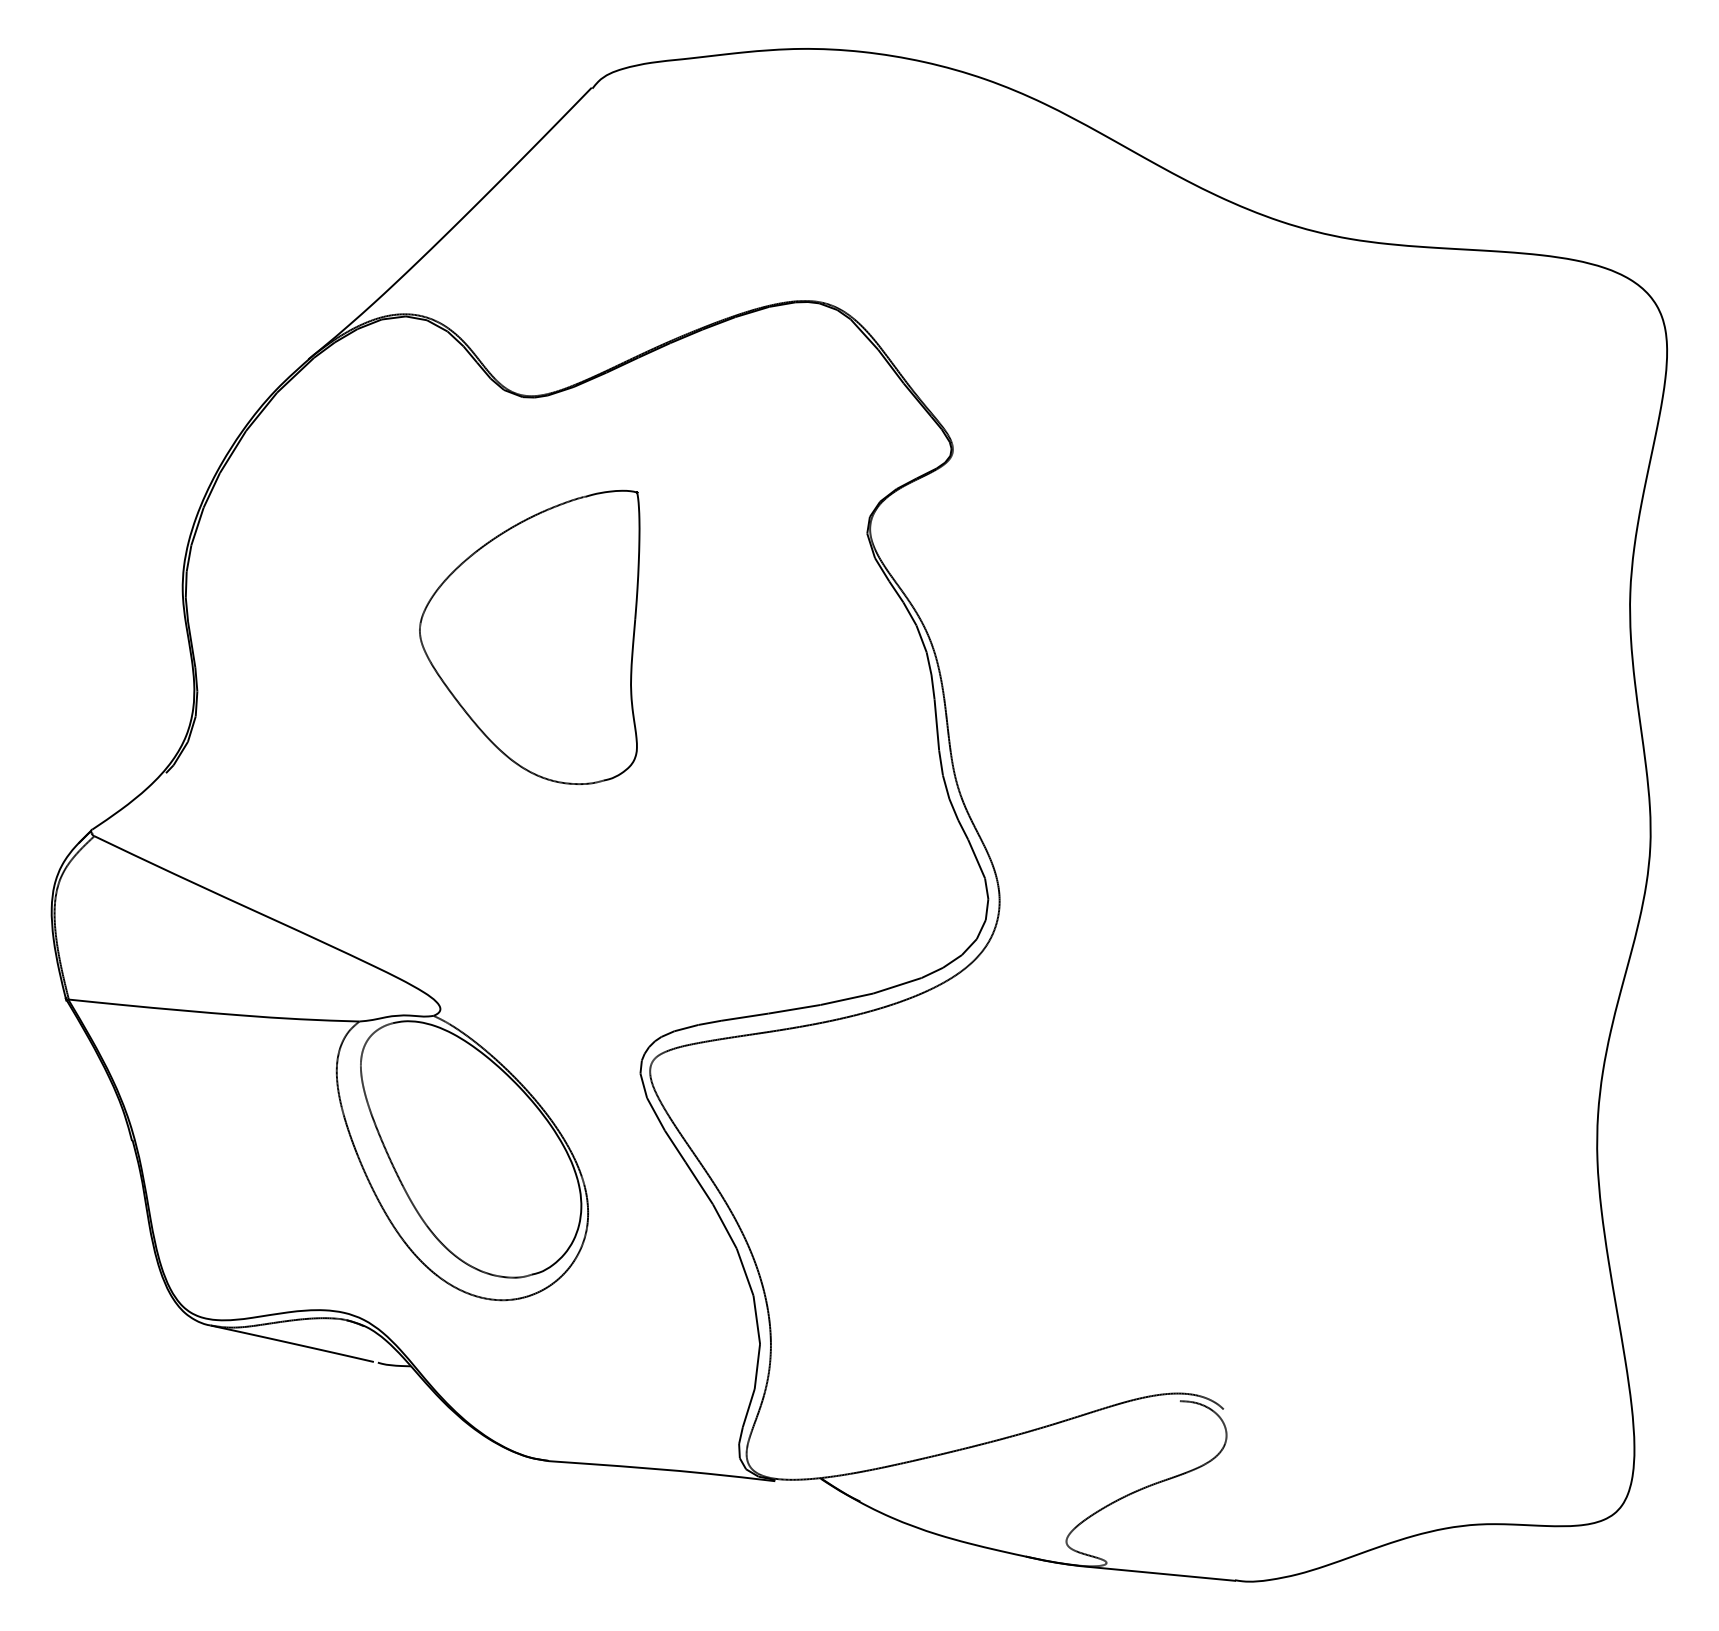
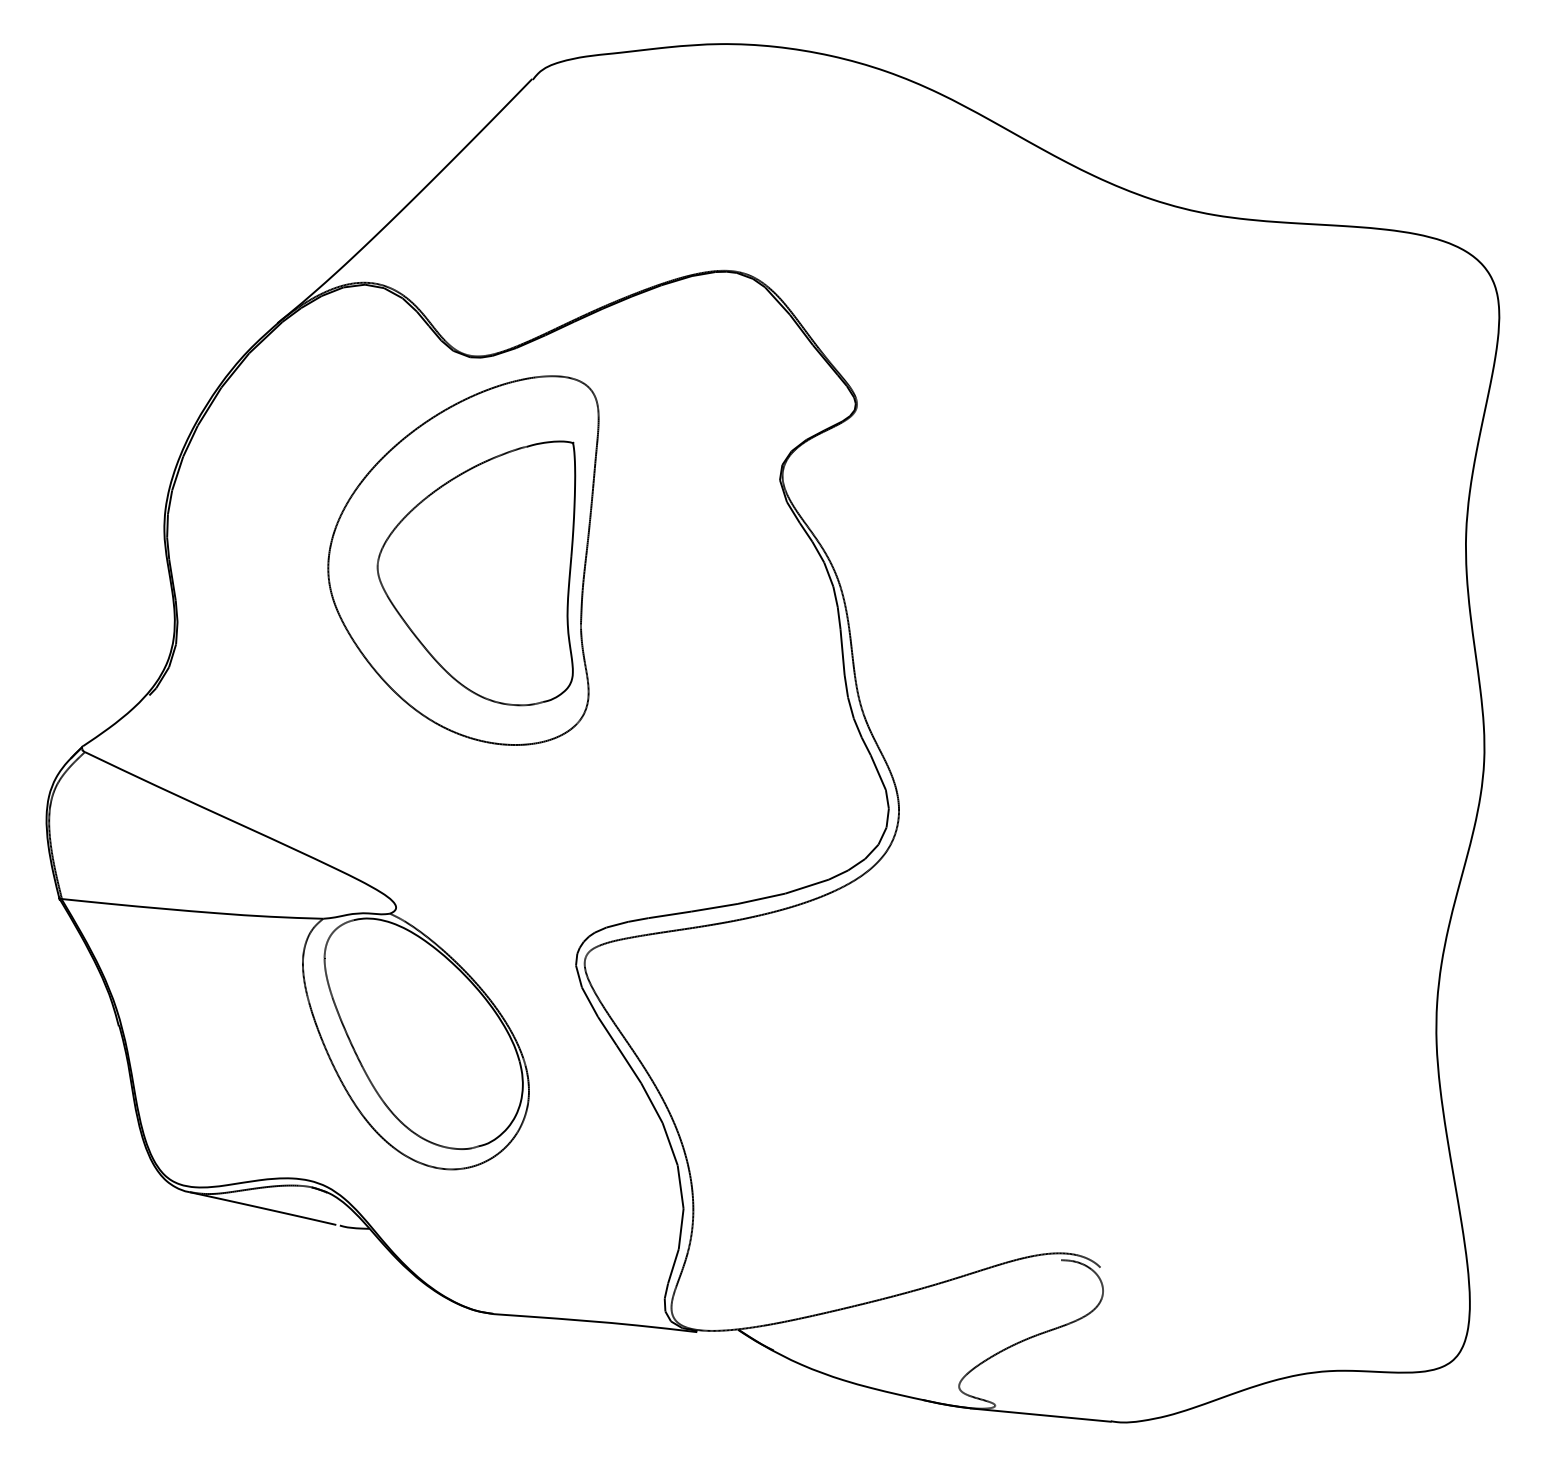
part: (515, 623) -> (463, 560), added

